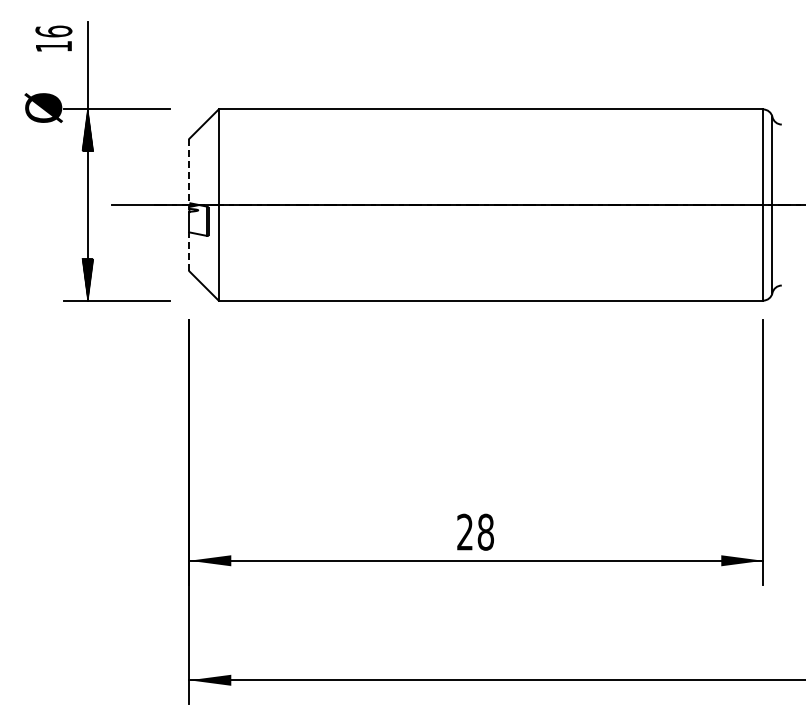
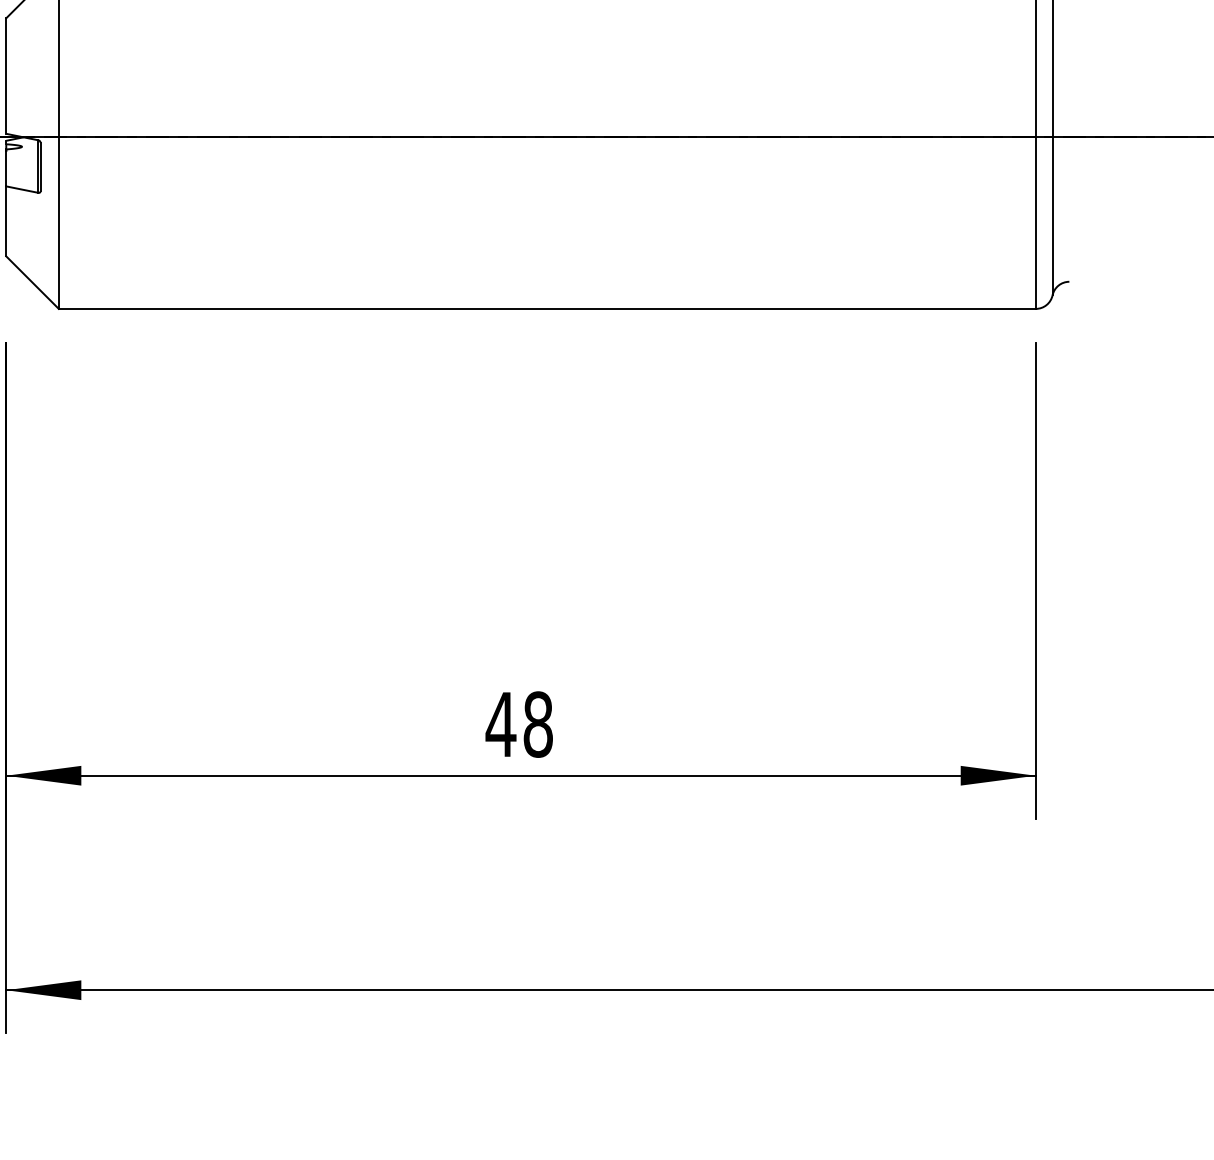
line: (189, 171) -> (6, 77), dashed -> solid
line: (189, 251) -> (6, 220), dashed -> solid
text: (464, 531) -> (499, 723), 28 -> 48

